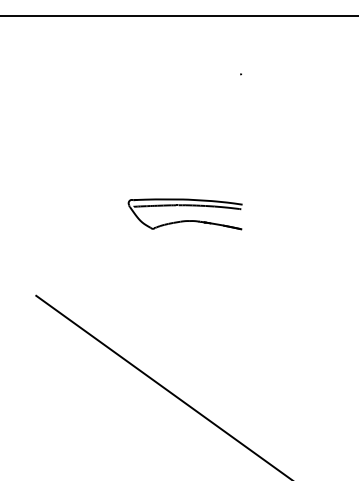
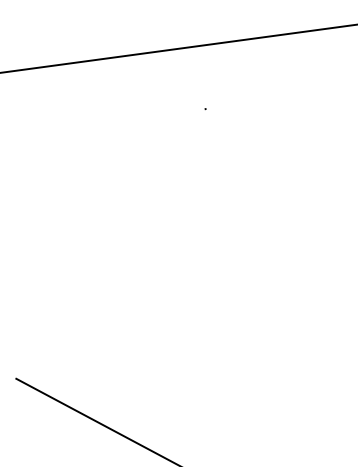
part: (184, 214) -> (164, 269), removed

